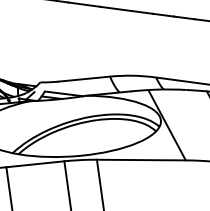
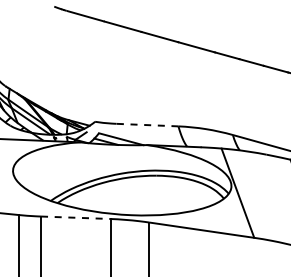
line: (84, 79) -> (147, 125), solid -> dashed
line: (35, 164) -> (75, 217), solid -> dashed

